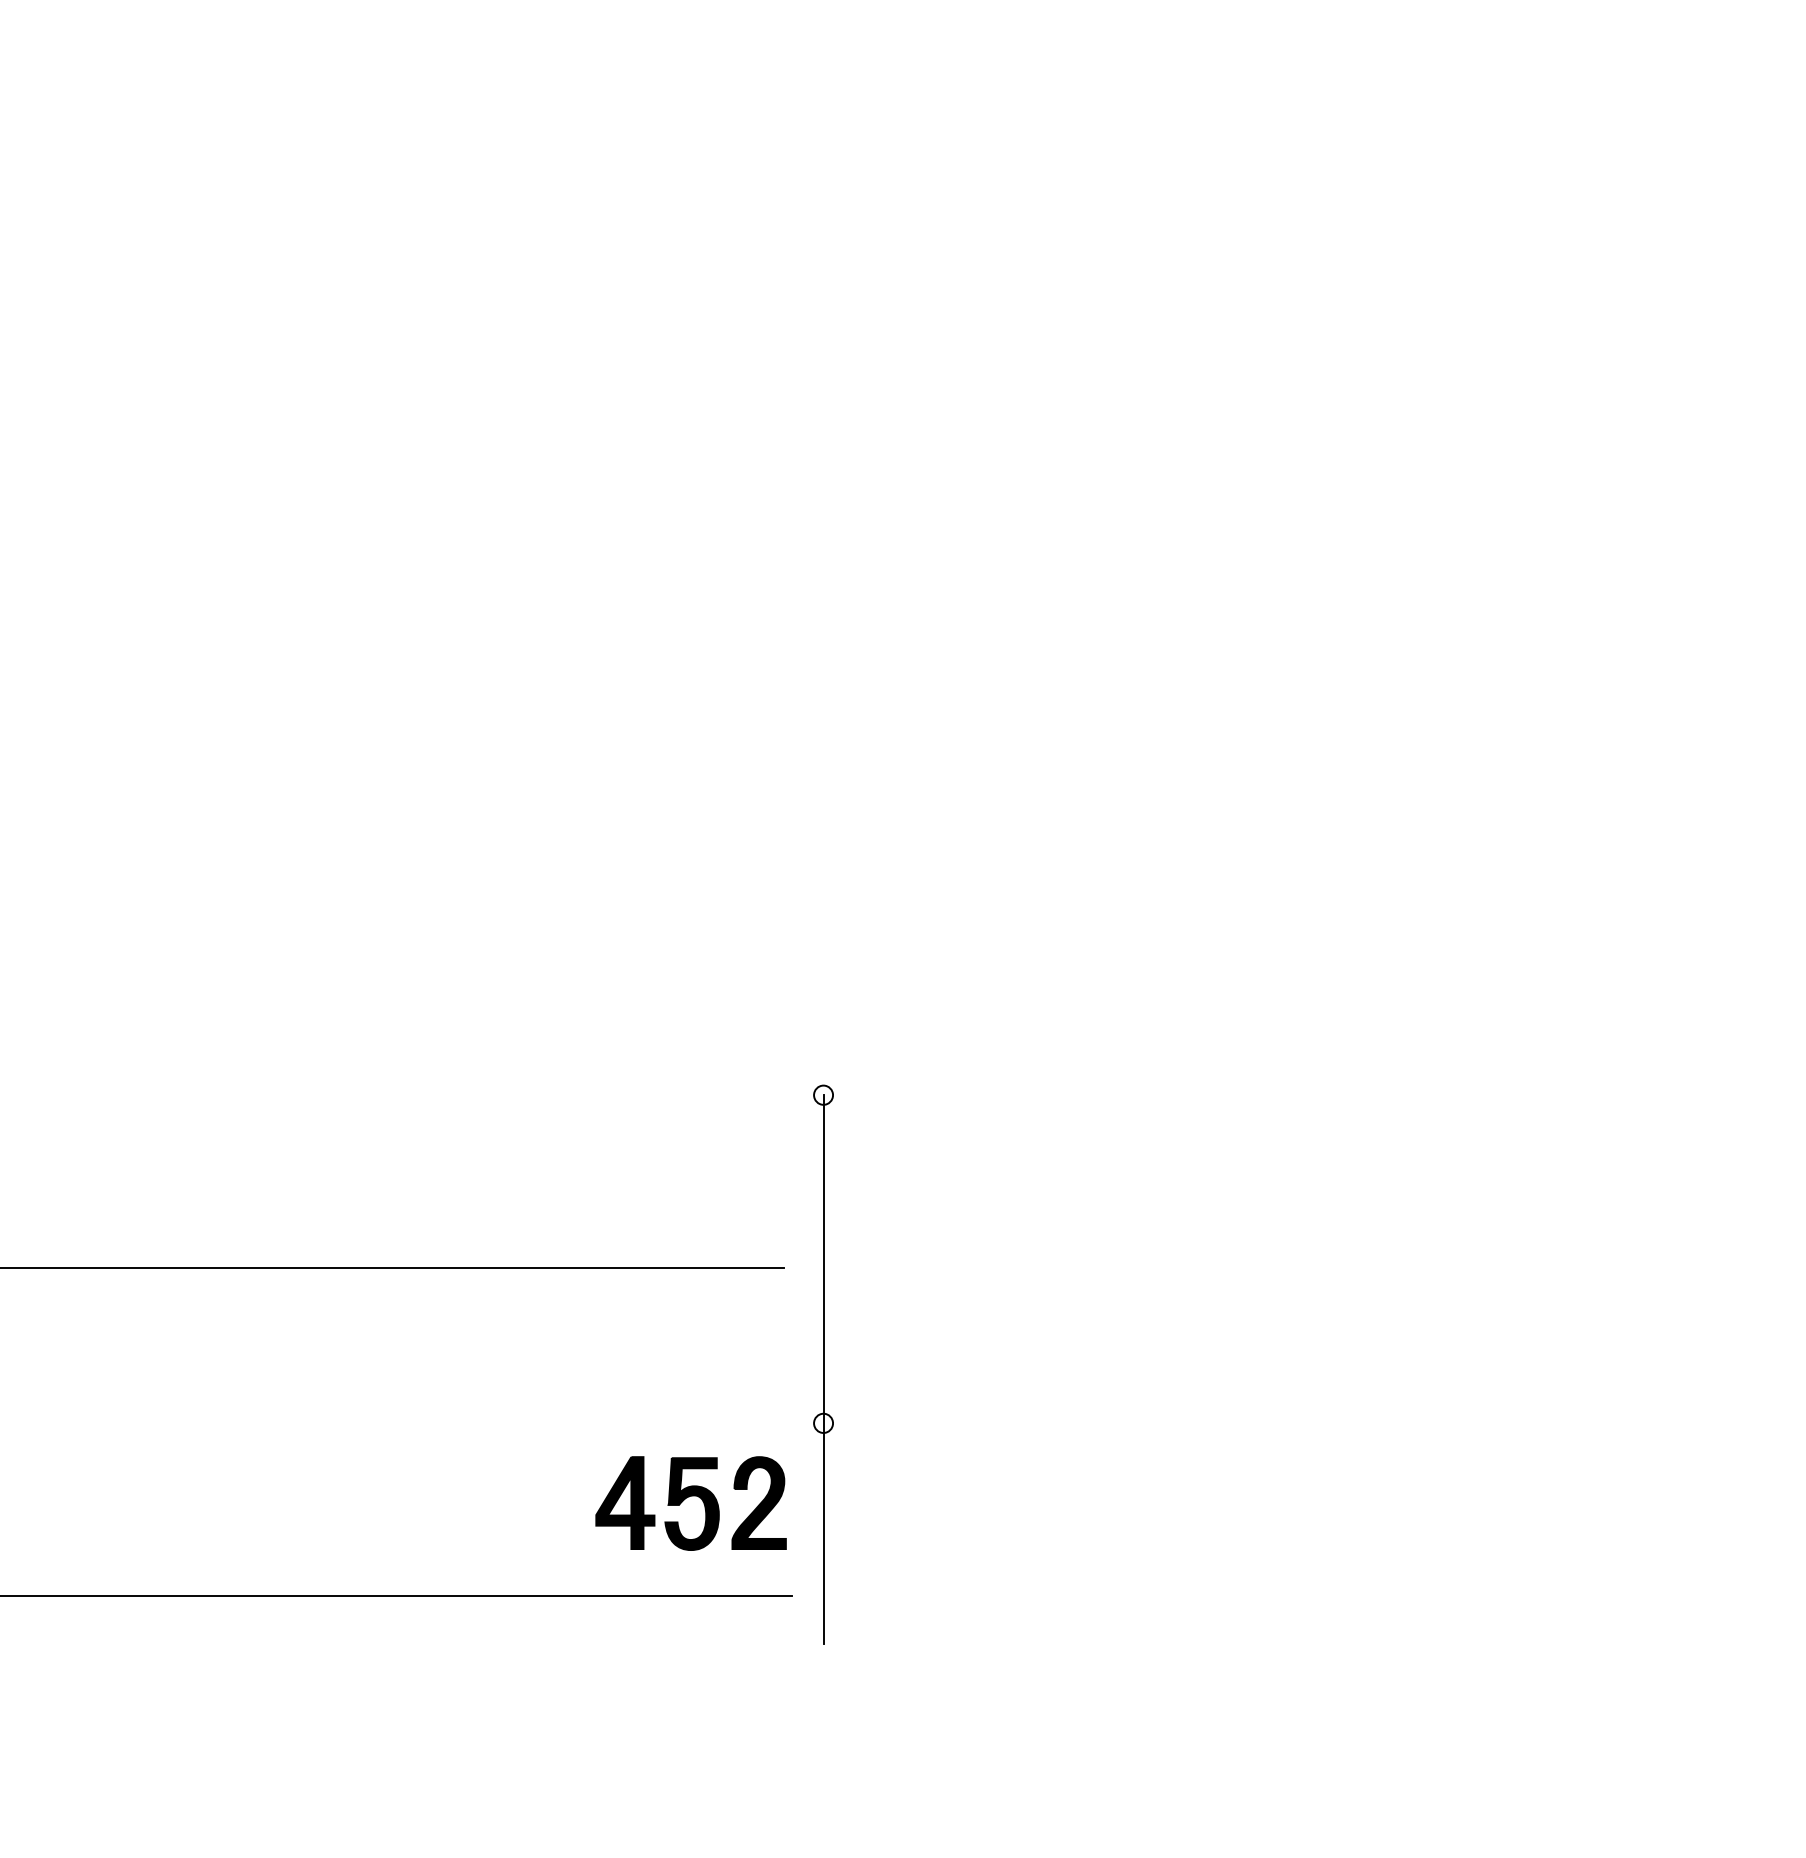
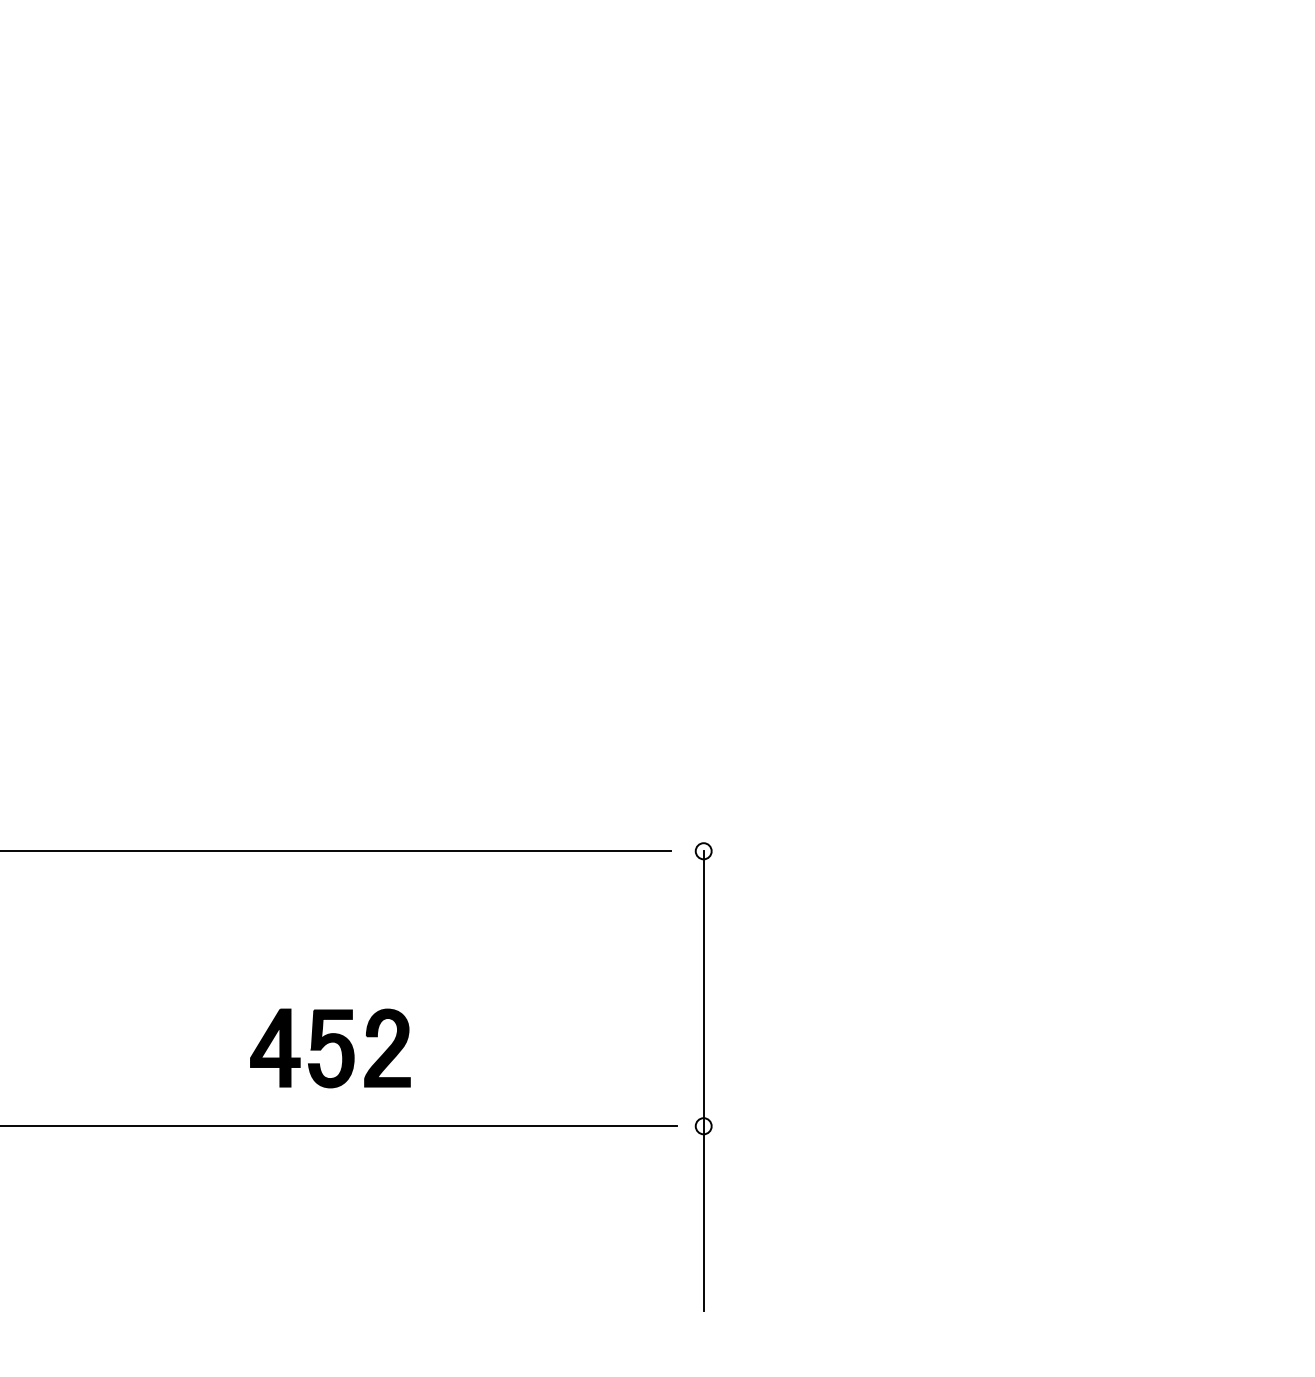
part: (823, 1364) -> (703, 1076), moved
part: (689, 1497) -> (329, 1043), moved

